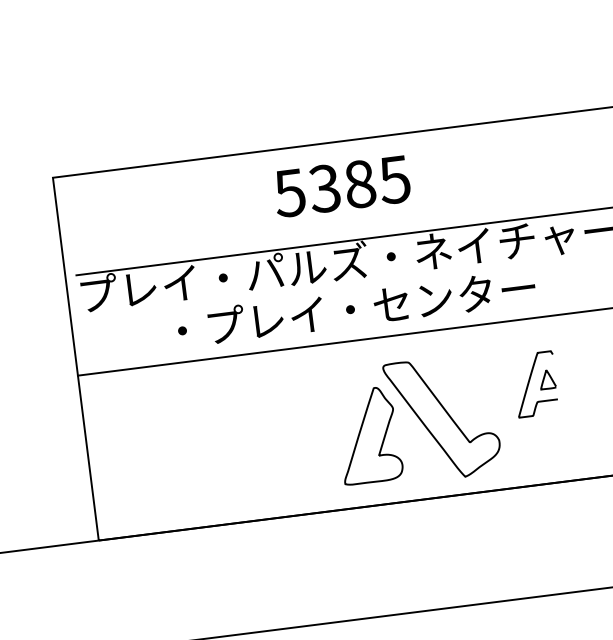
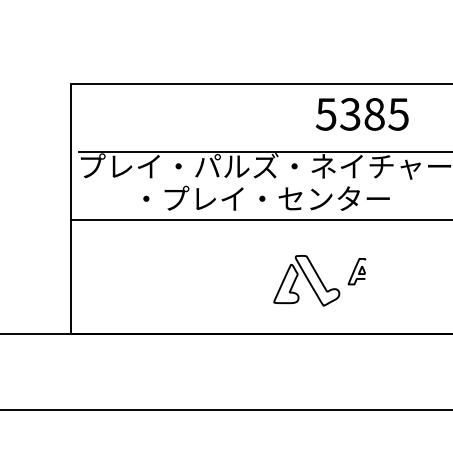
text: (341, 186) -> (361, 114), moved
part: (448, 417) -> (319, 280), size x0.6

